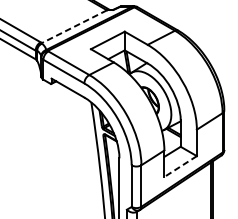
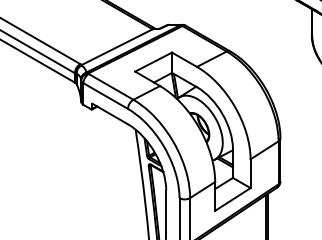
line: (74, 27) -> (117, 47), dashed -> solid
line: (180, 166) -> (232, 199), dashed -> solid

